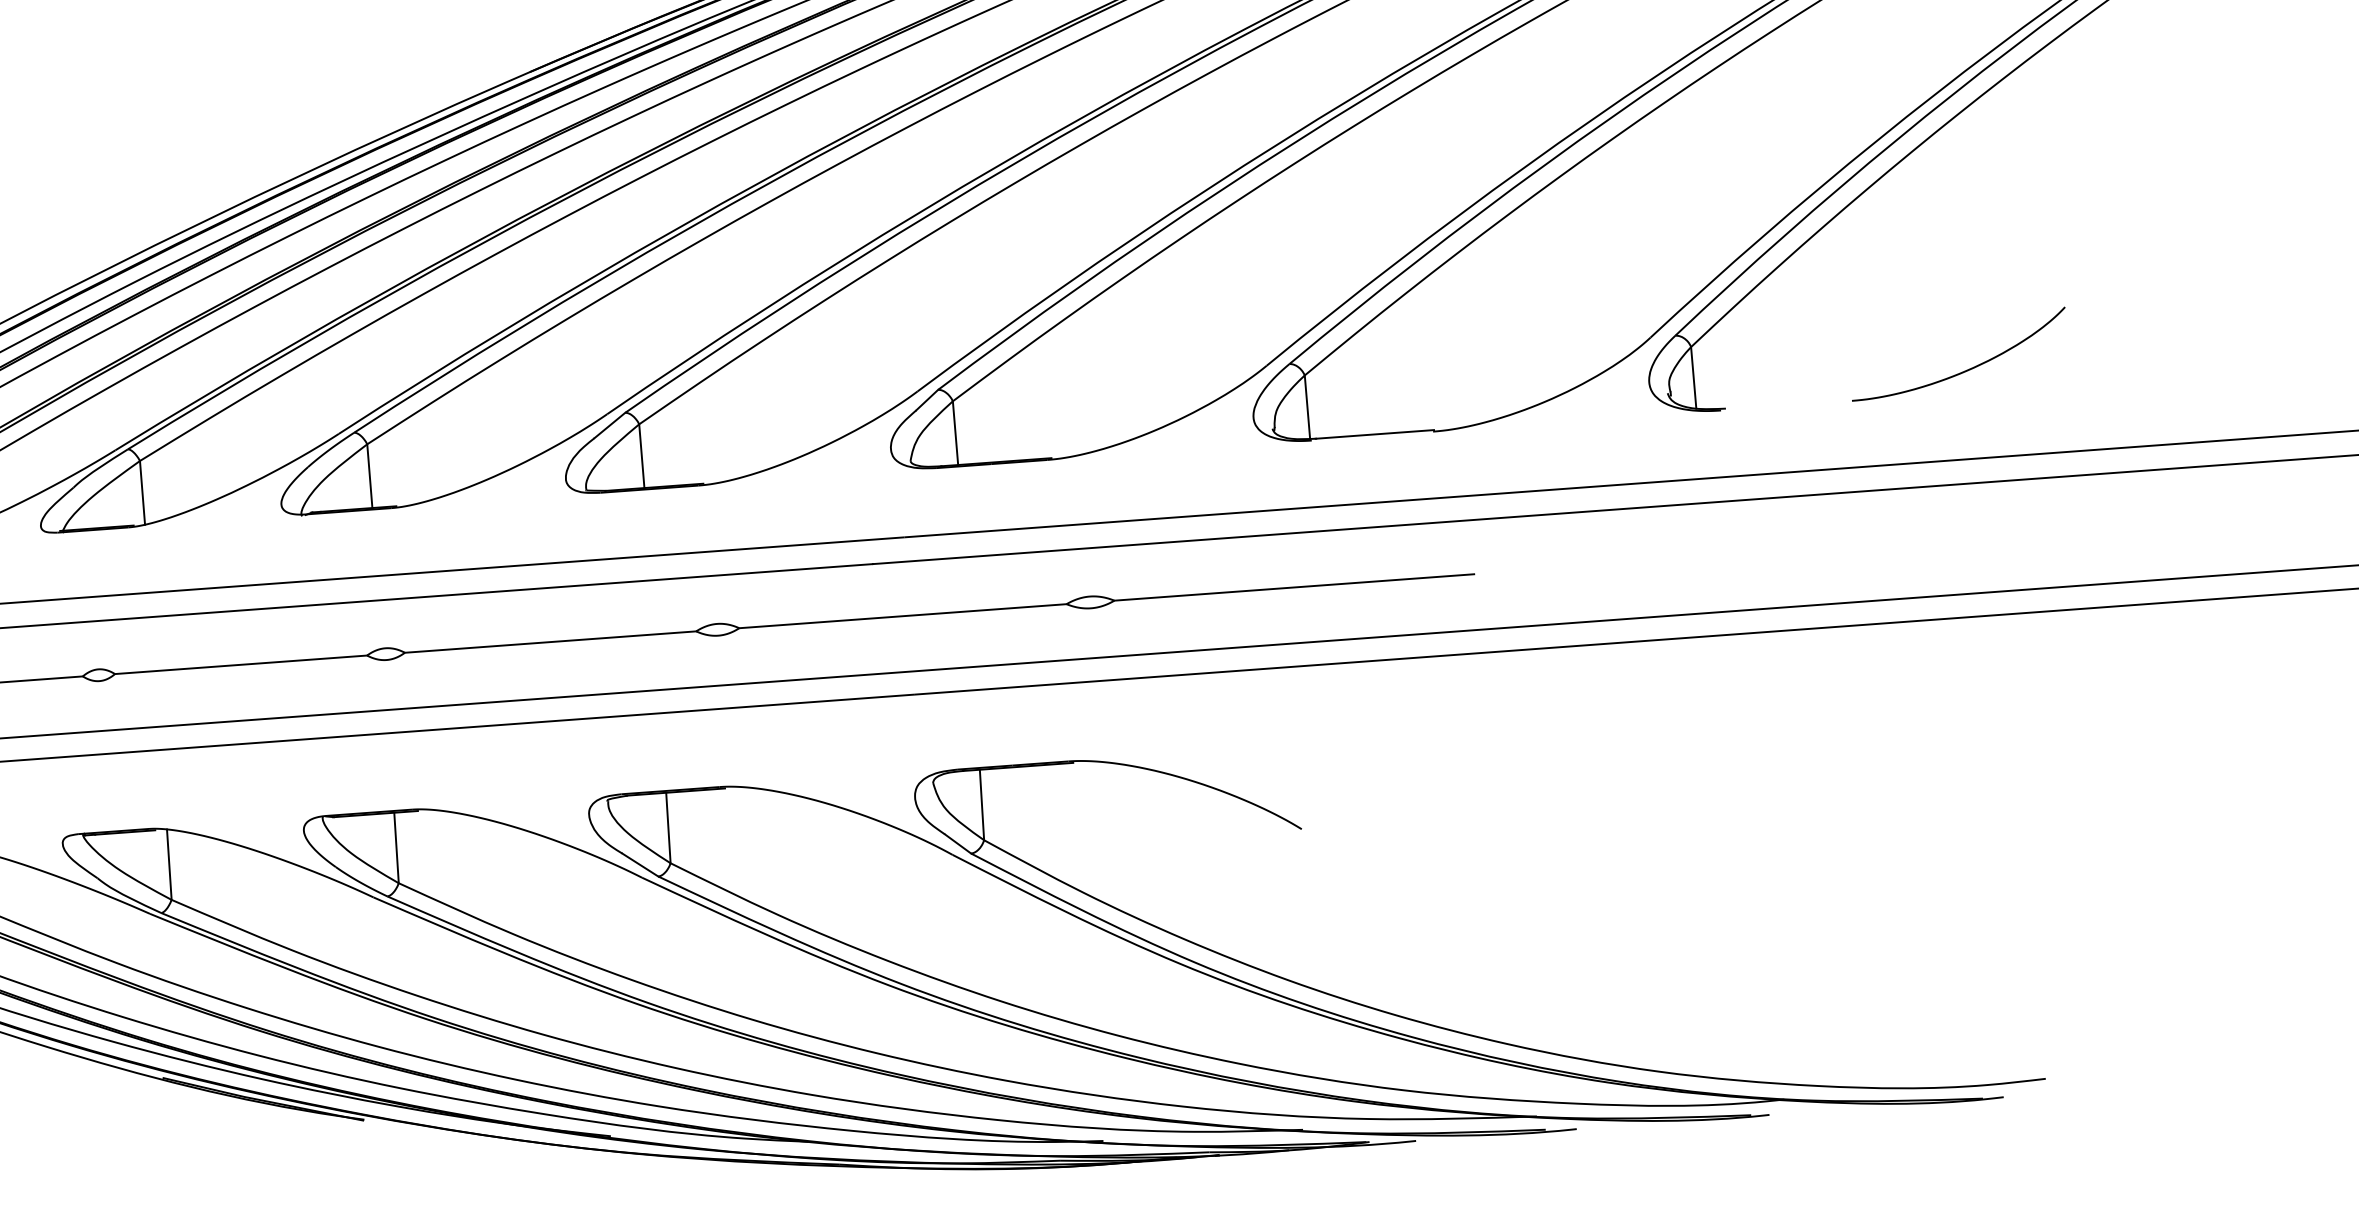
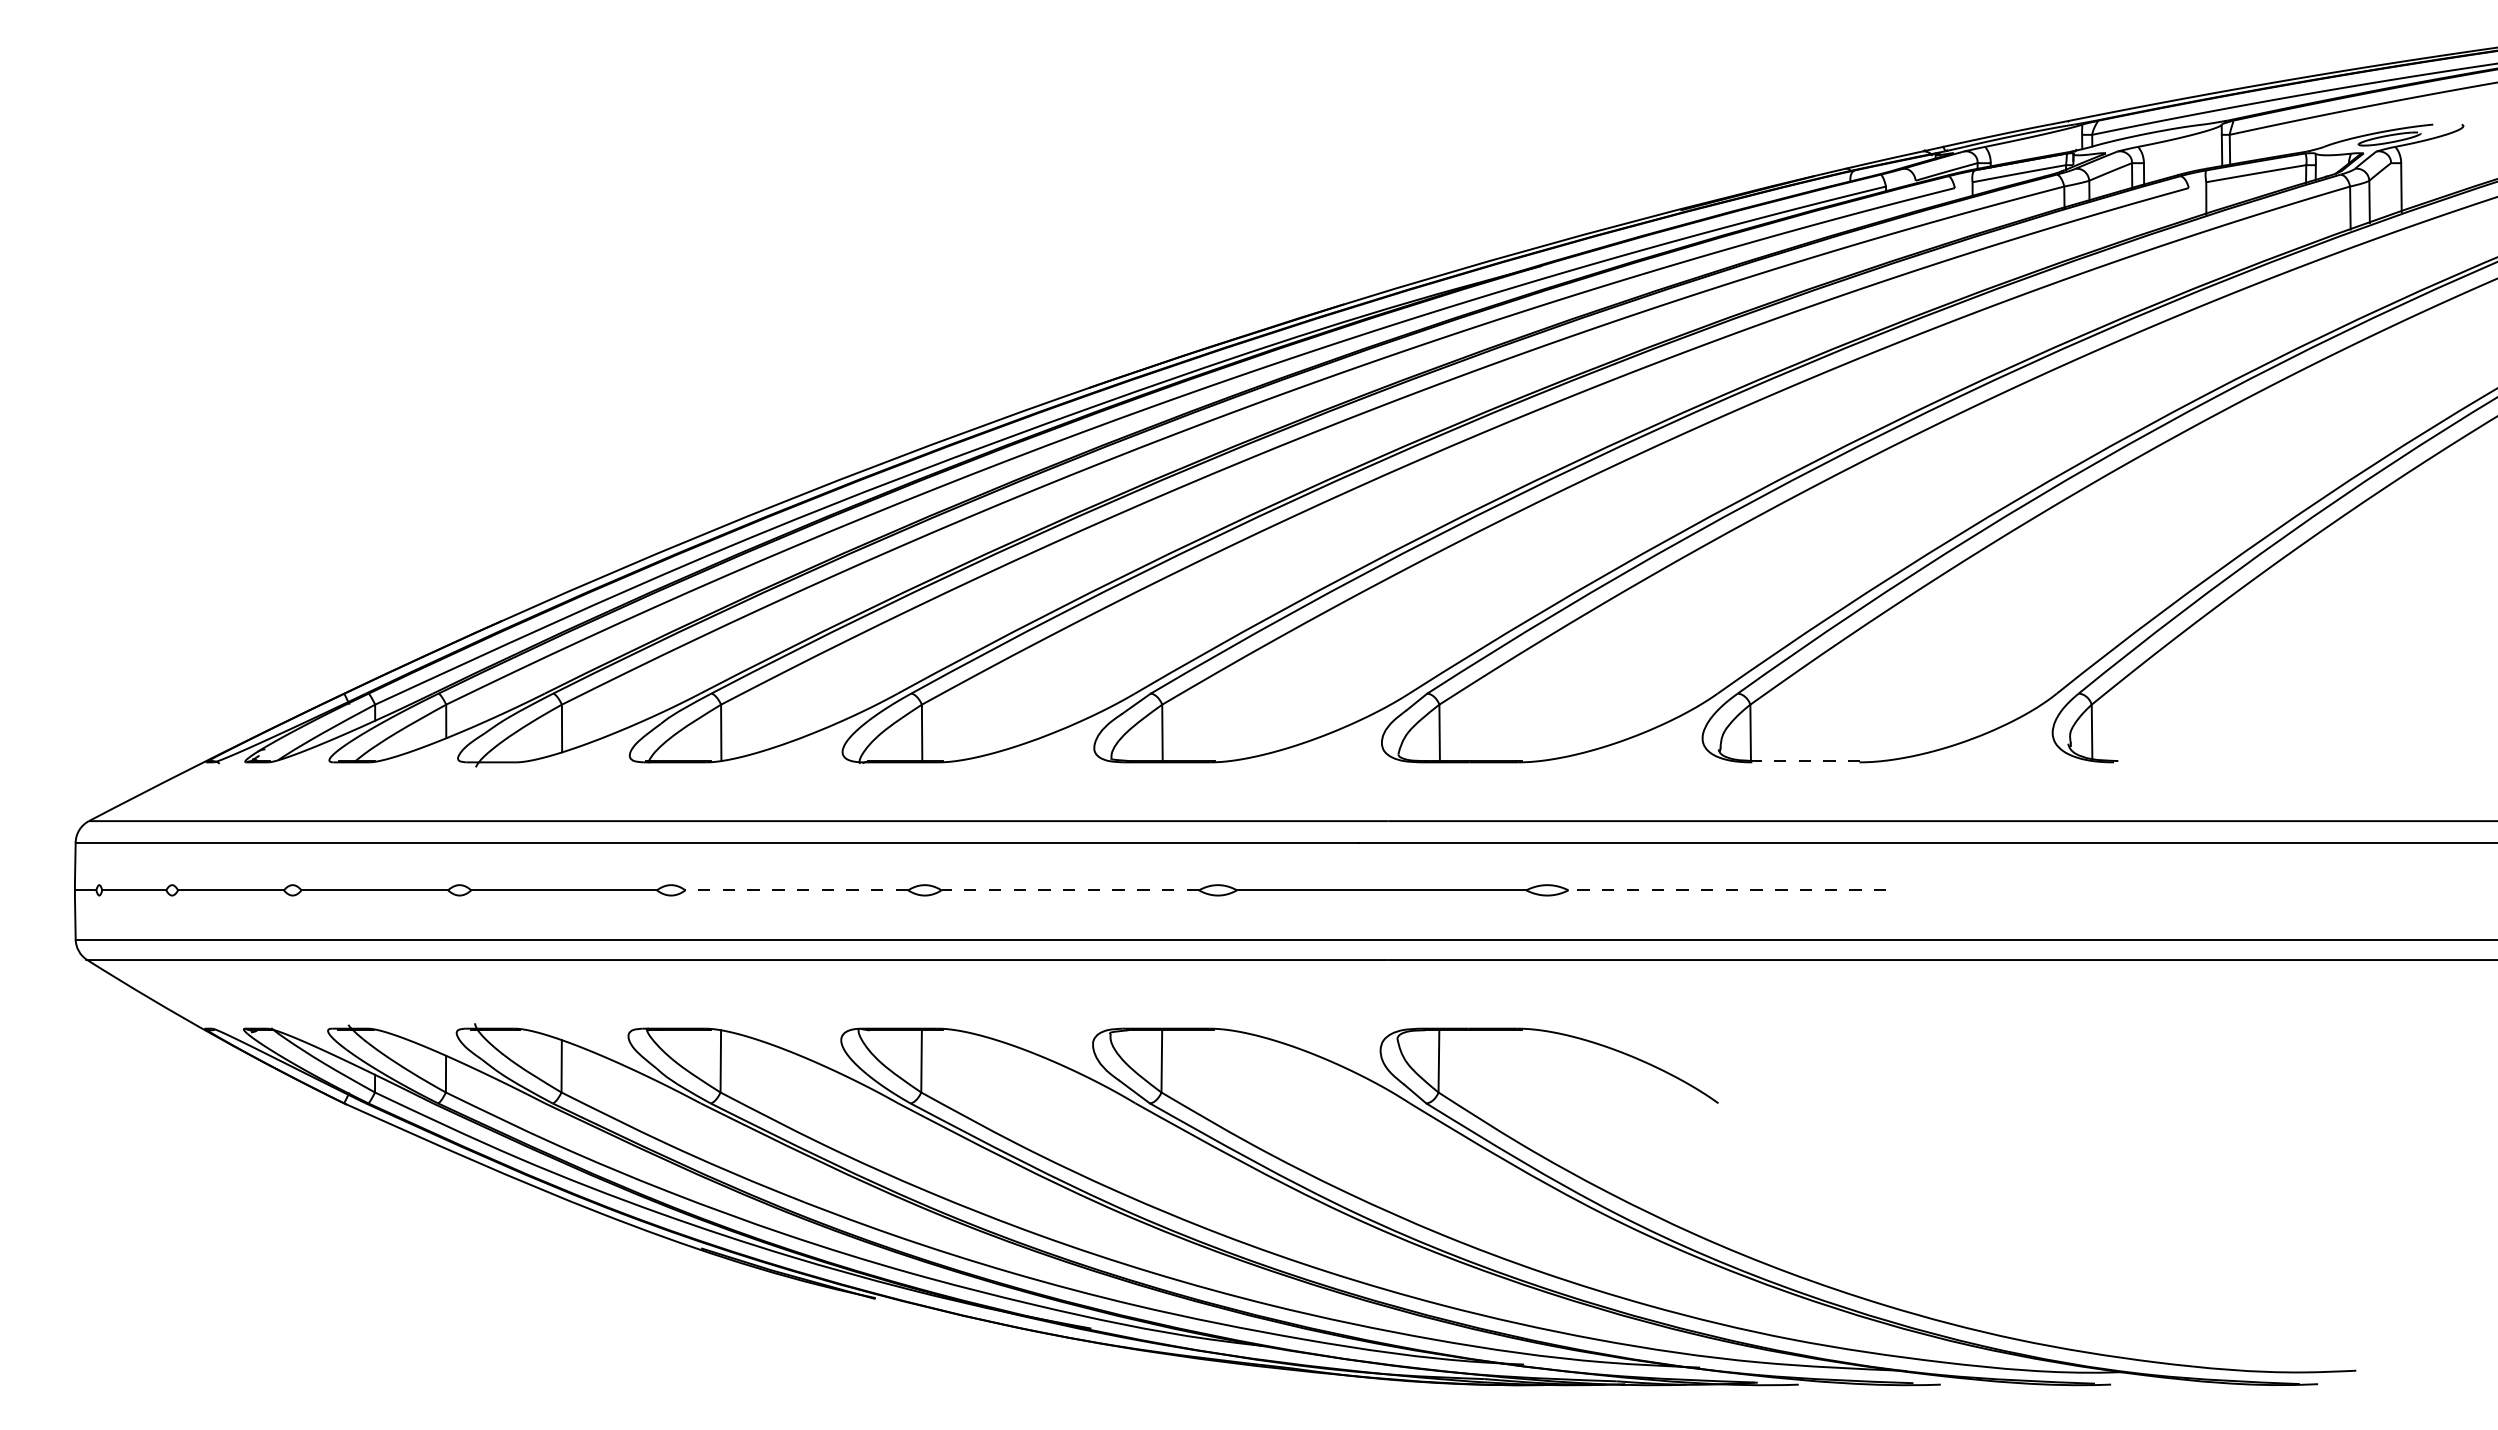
curve: (1965, 369) -> (2331, 742), removed
line: (1374, 434) -> (1807, 761), solid -> dashed
line: (1294, 587) -> (1727, 890), solid -> dashed
line: (550, 642) -> (1070, 890), solid -> dashed
line: (240, 664) -> (796, 890), solid -> dashed

